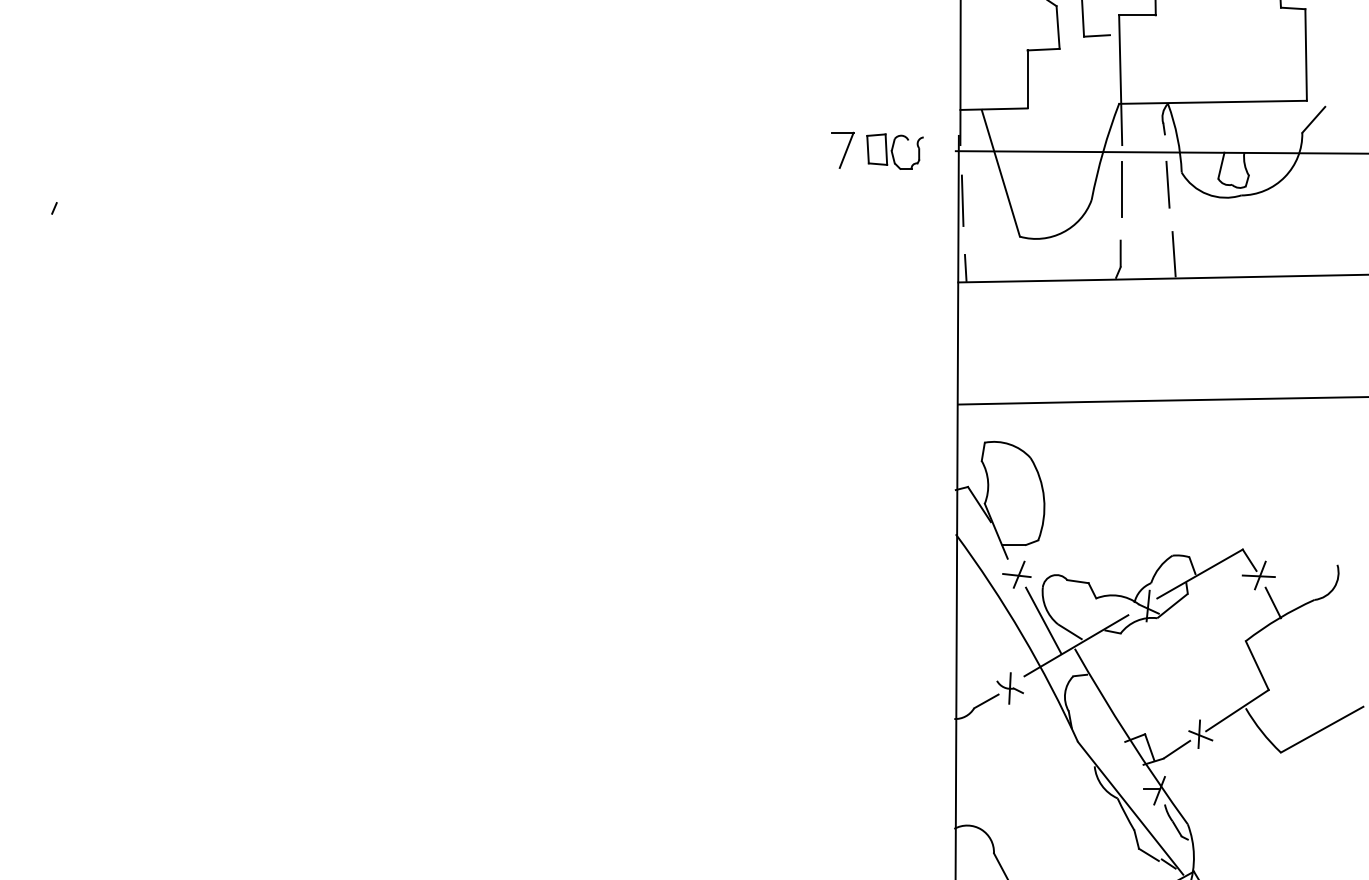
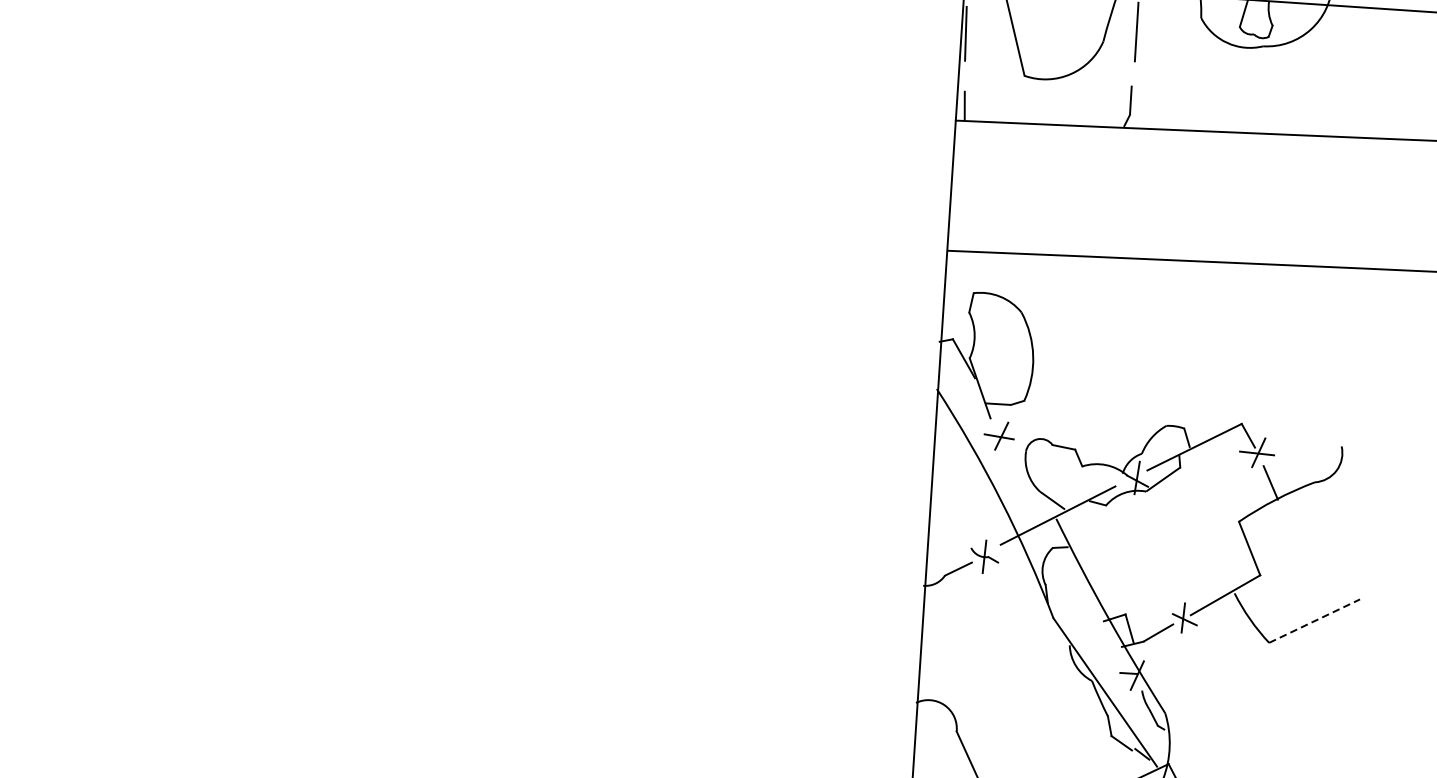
line: (1167, 184) -> (1185, 29), removed
line: (1173, 254) -> (1187, 104), removed
line: (1043, 620) -> (1024, 486), removed
line: (1322, 729) -> (1314, 620), solid -> dashed

